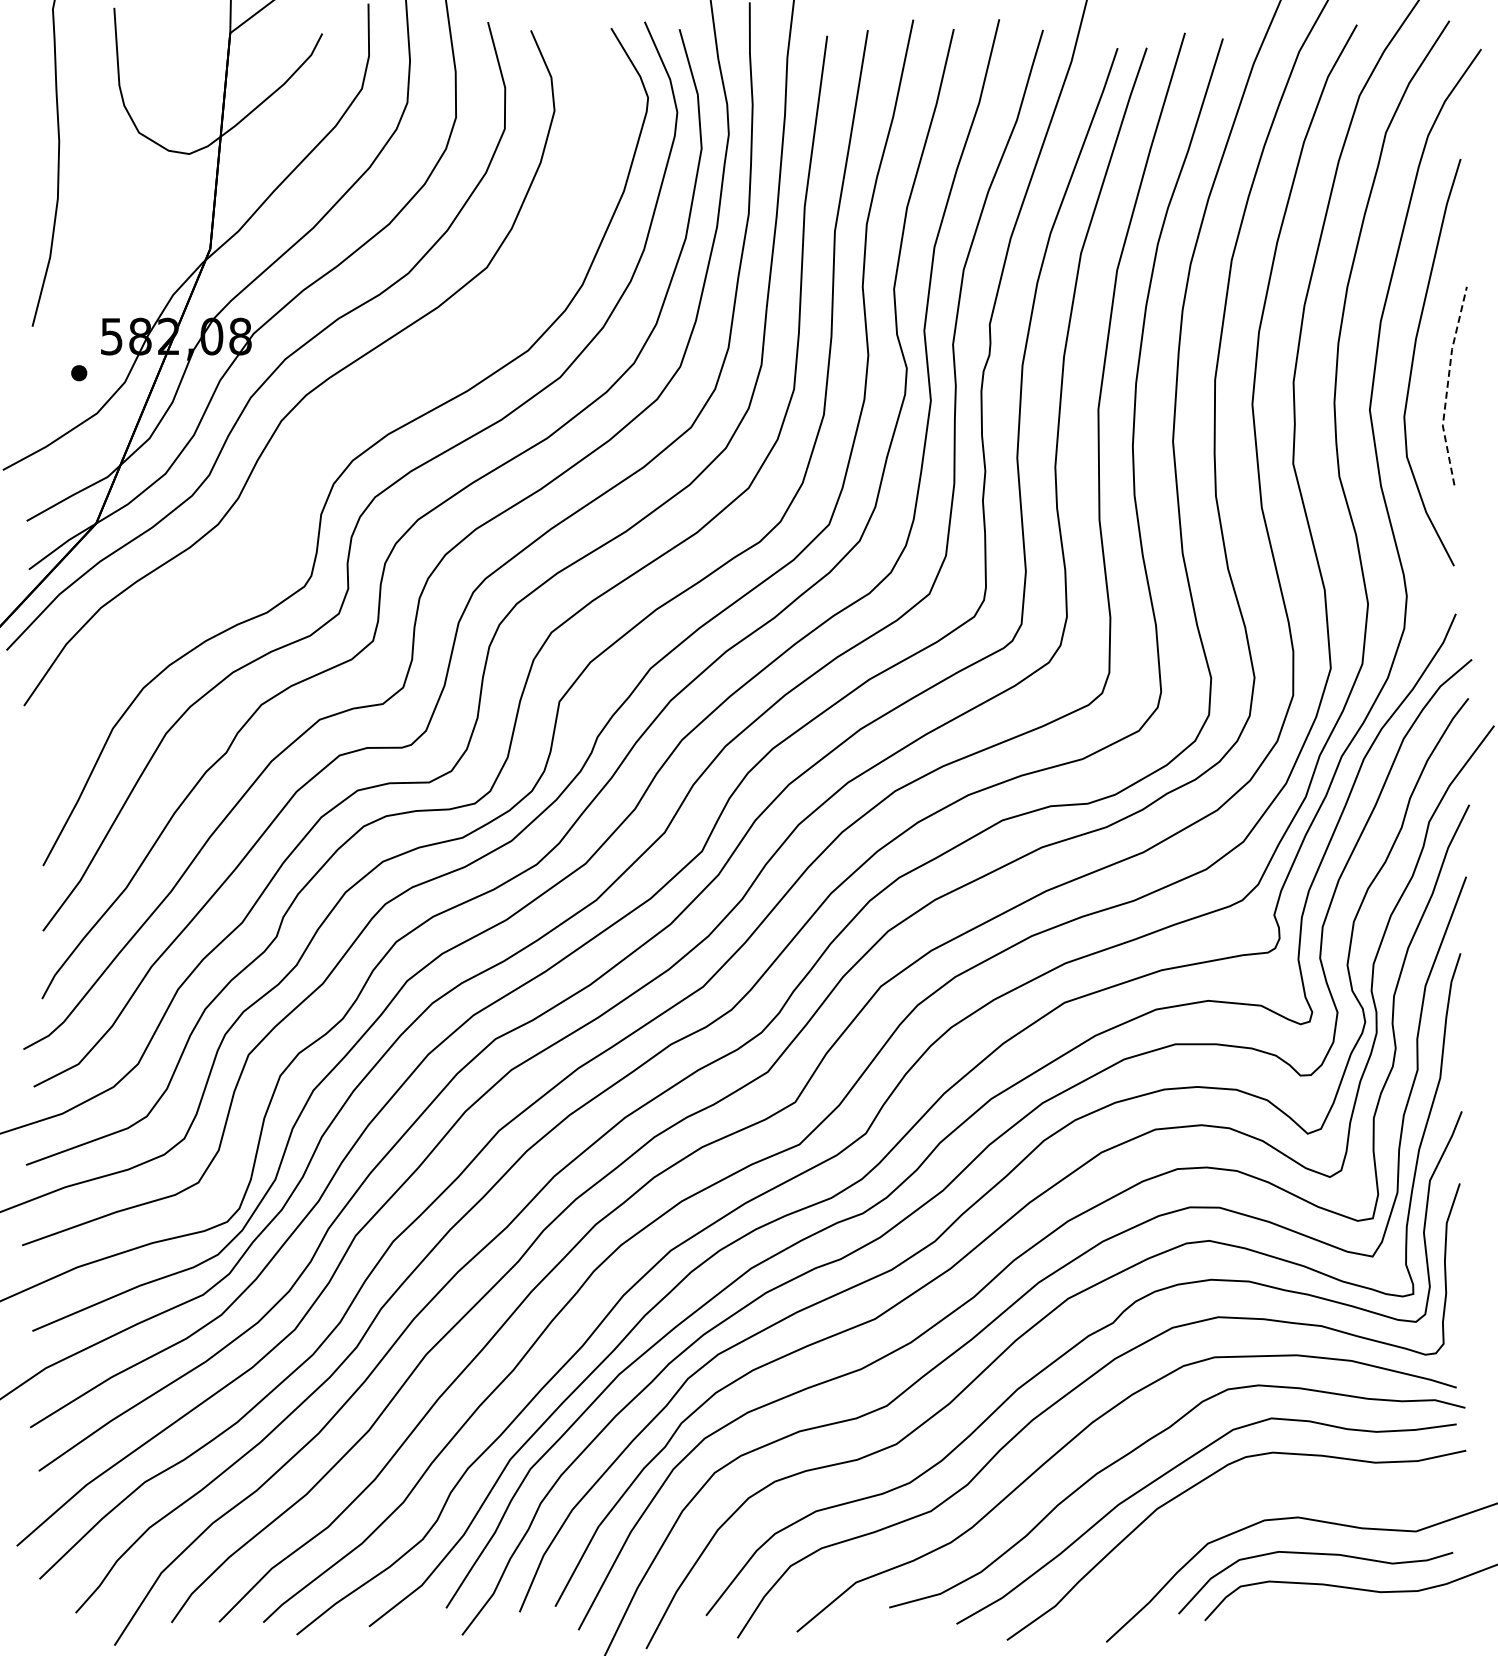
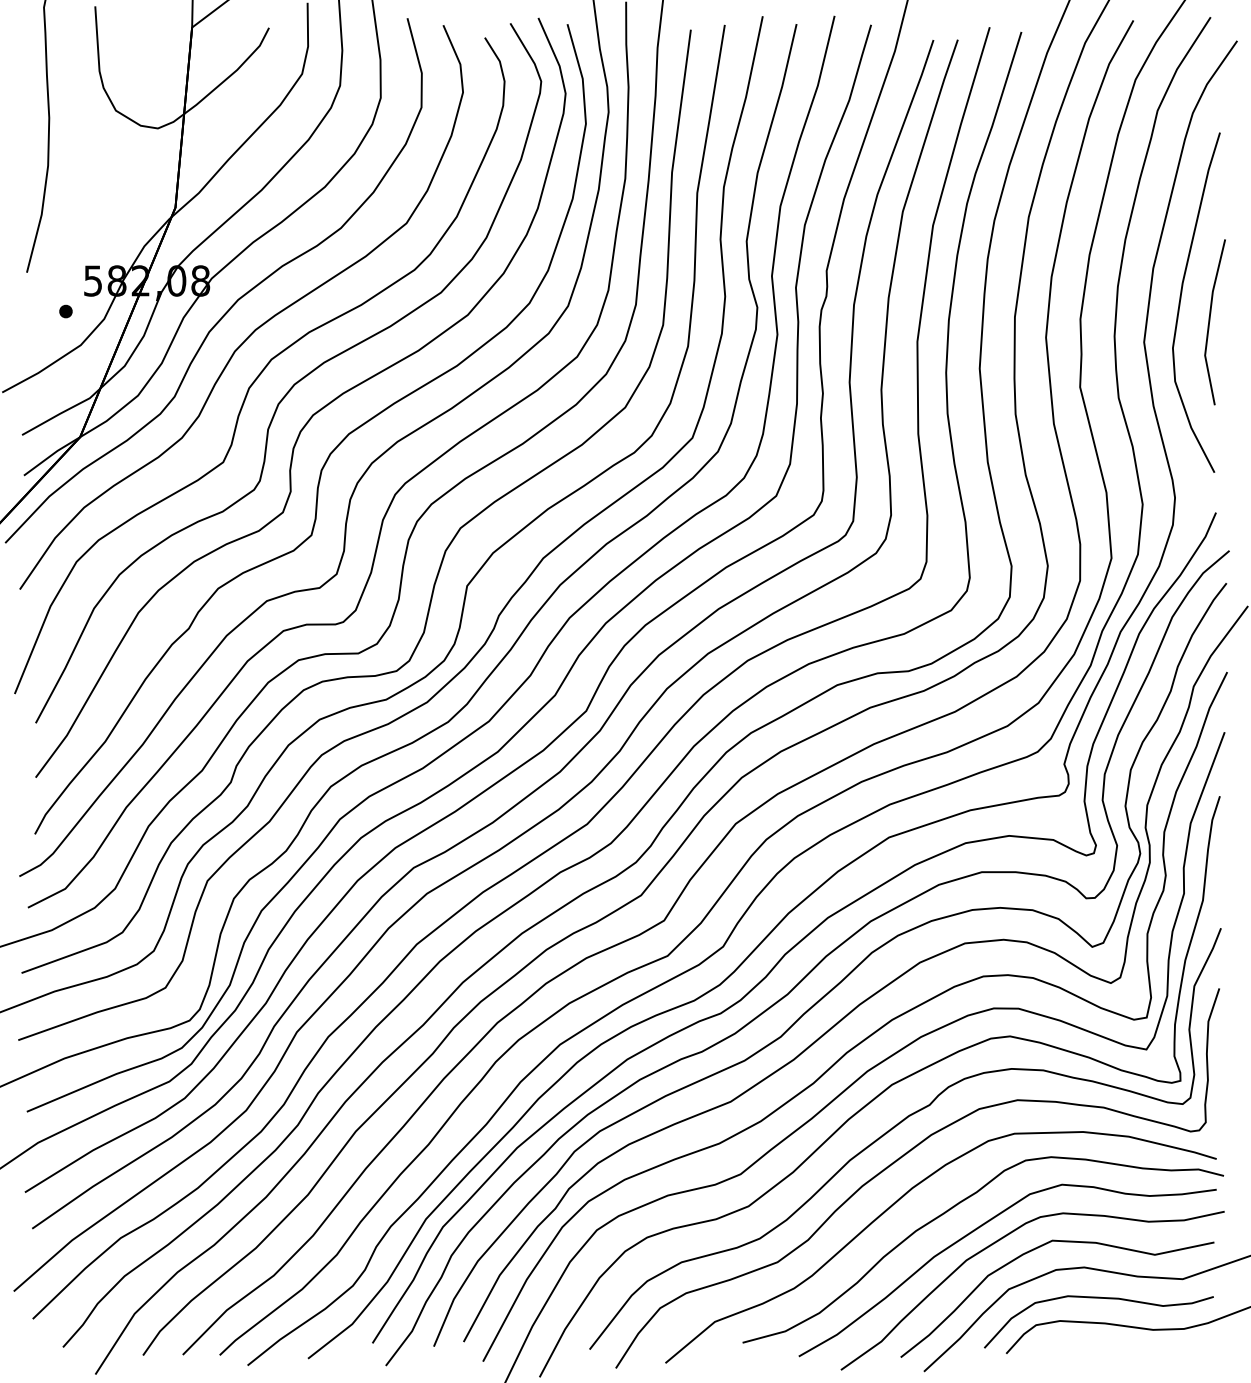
line: (1447, 385) -> (1209, 321), dashed -> solid
curve: (315, 441) -> (263, 368), added
curve: (1241, 1495) -> (1036, 1249), added

